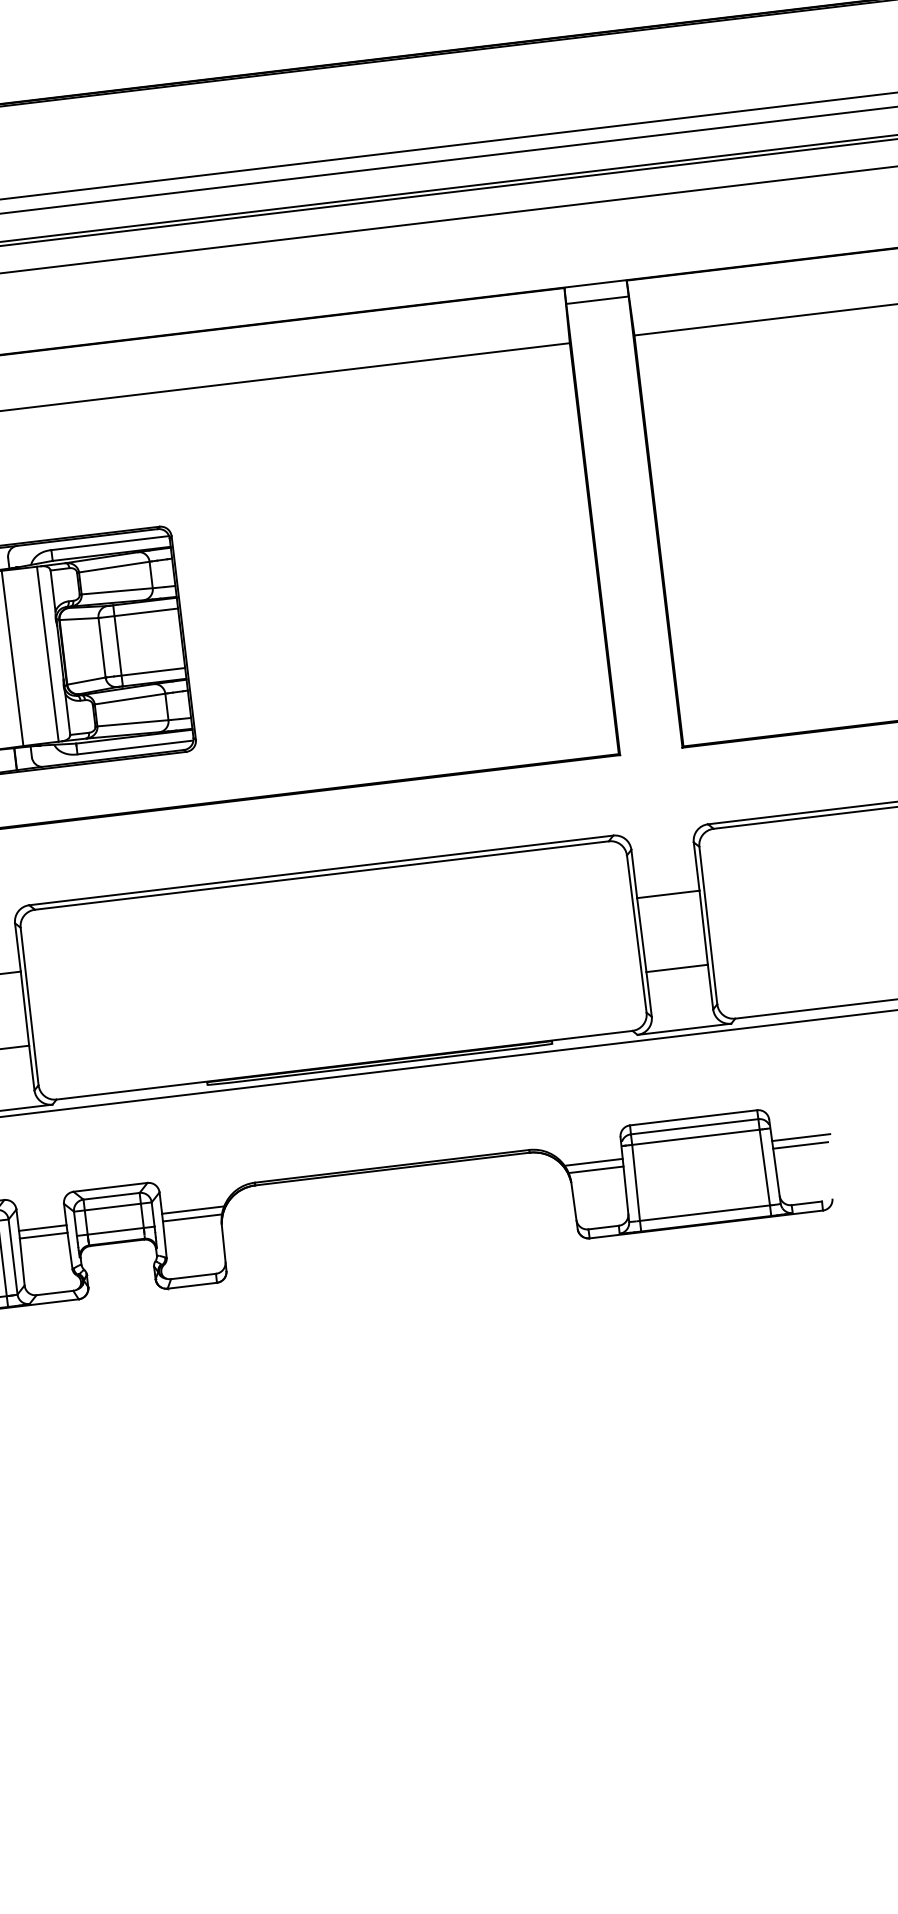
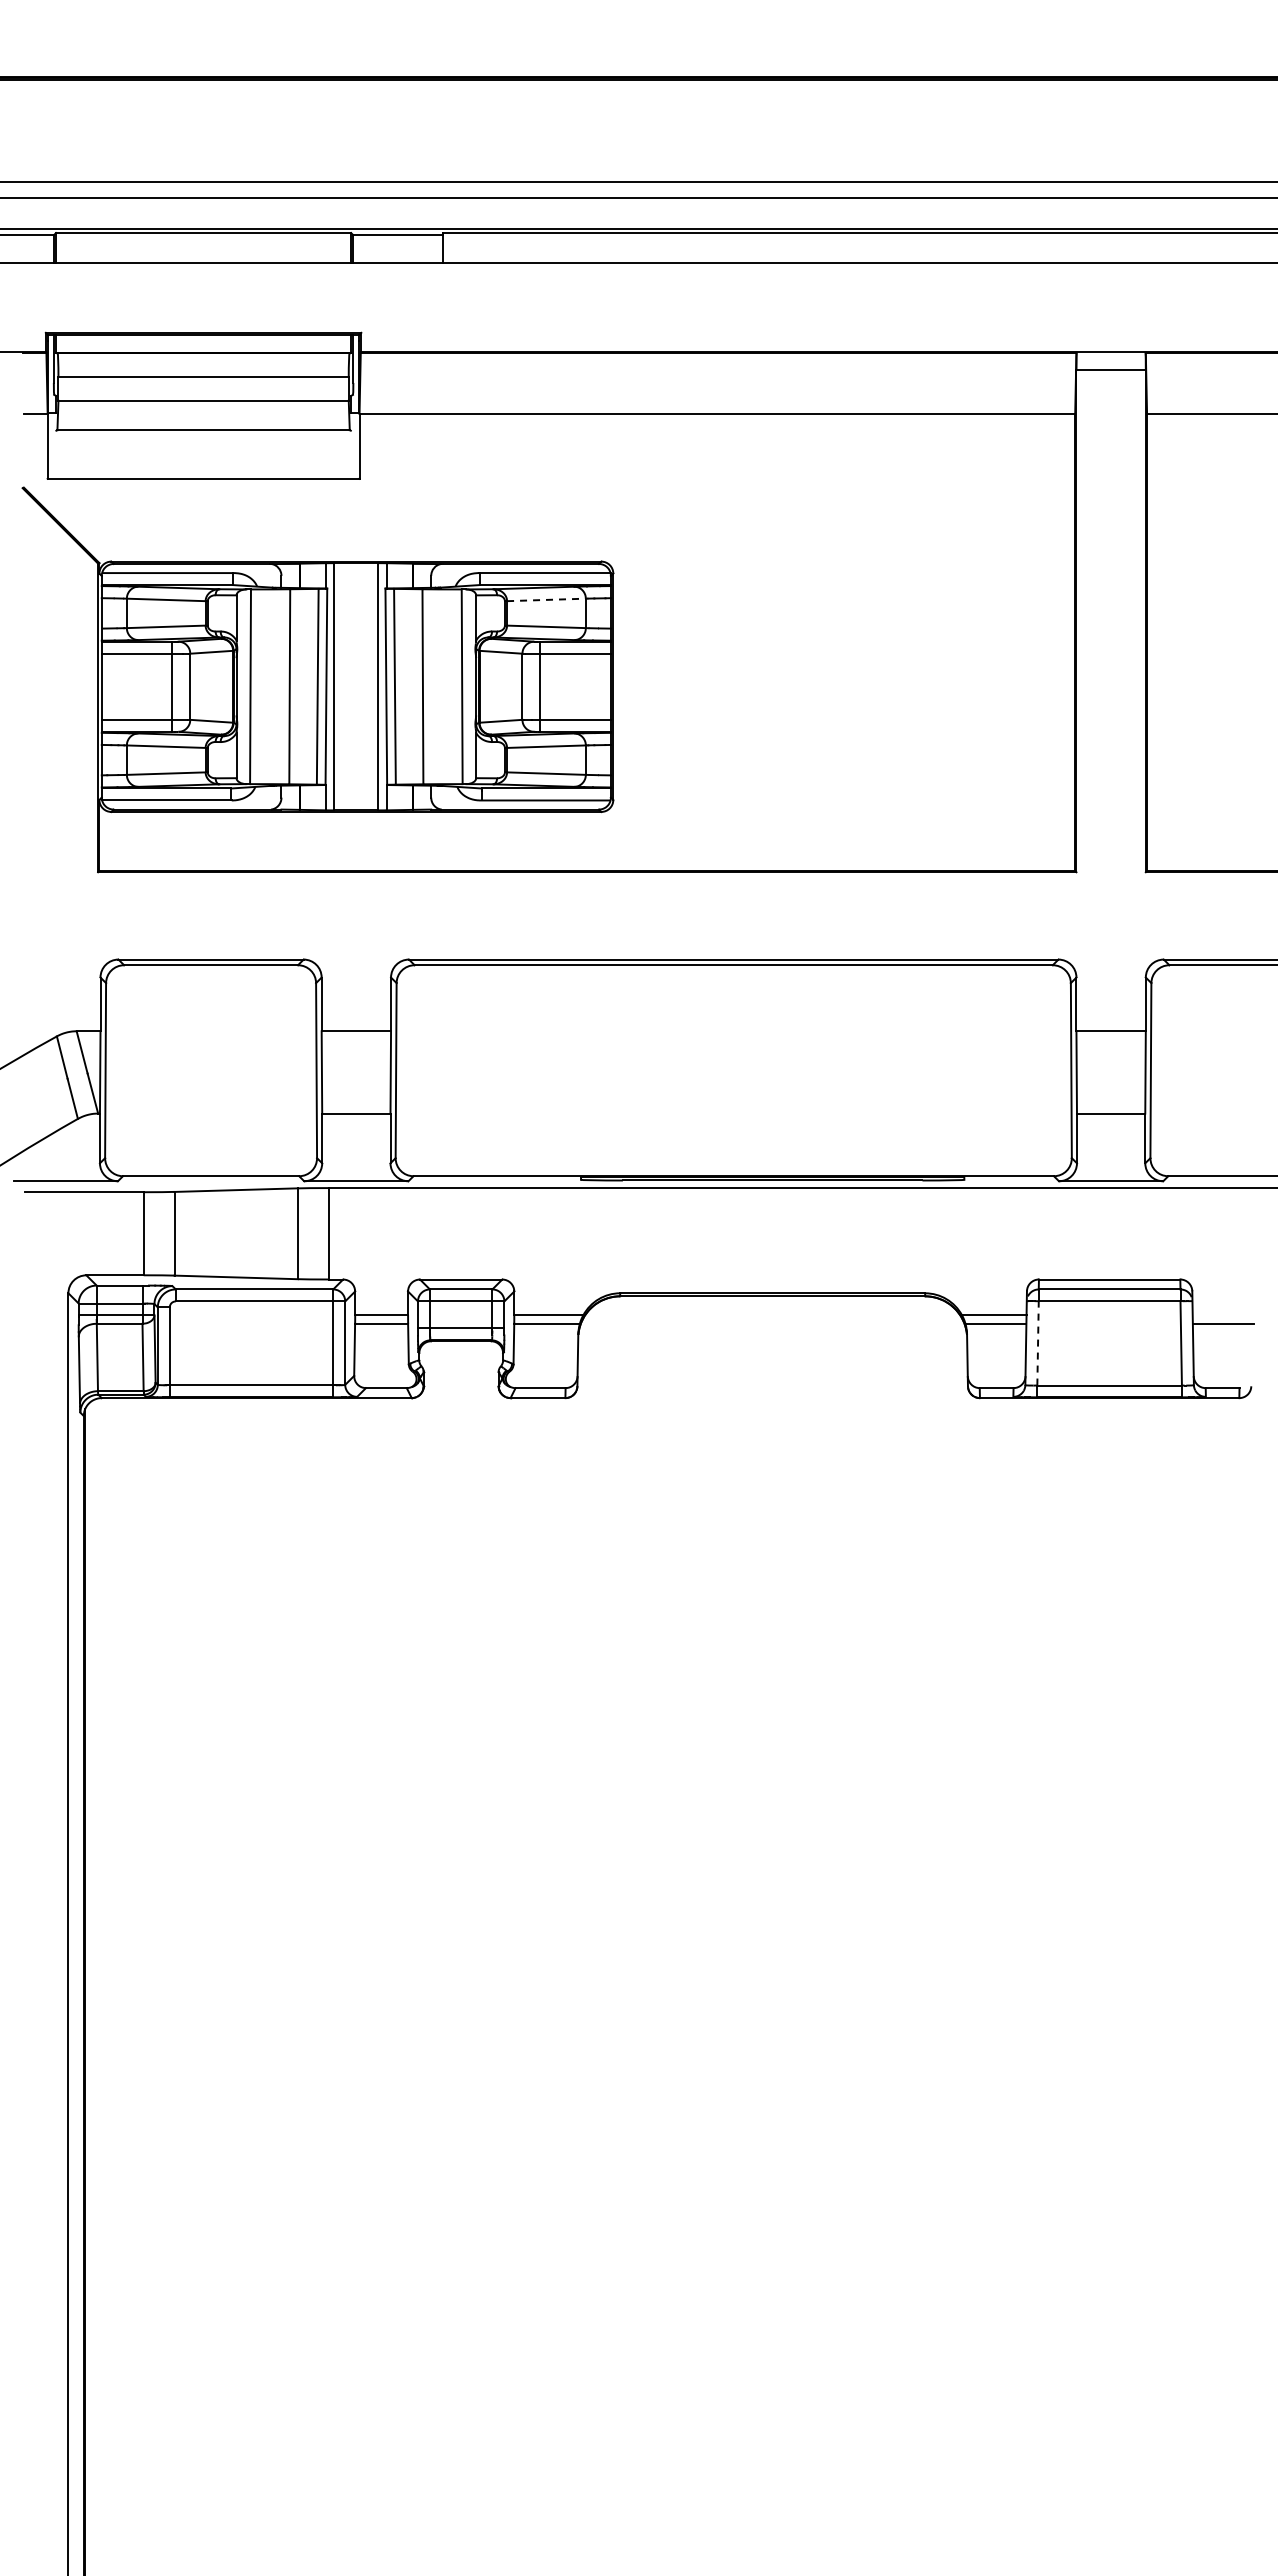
line: (115, 566) -> (547, 599), solid -> dashed
line: (800, 1137) -> (1224, 1315), removed
line: (636, 1182) -> (1038, 1342), solid -> dashed

